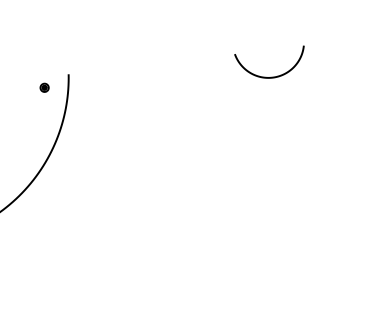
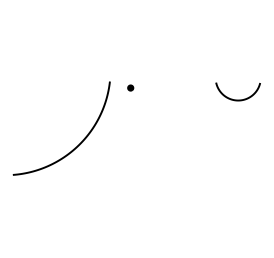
part: (44, 87) -> (130, 87), moved

